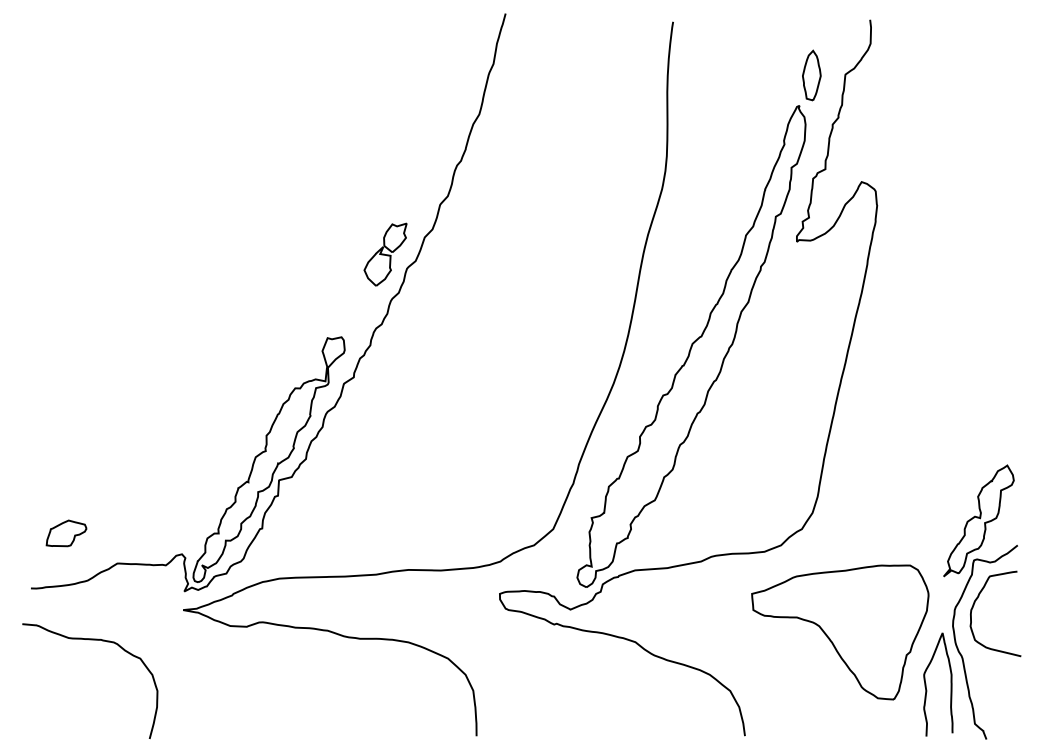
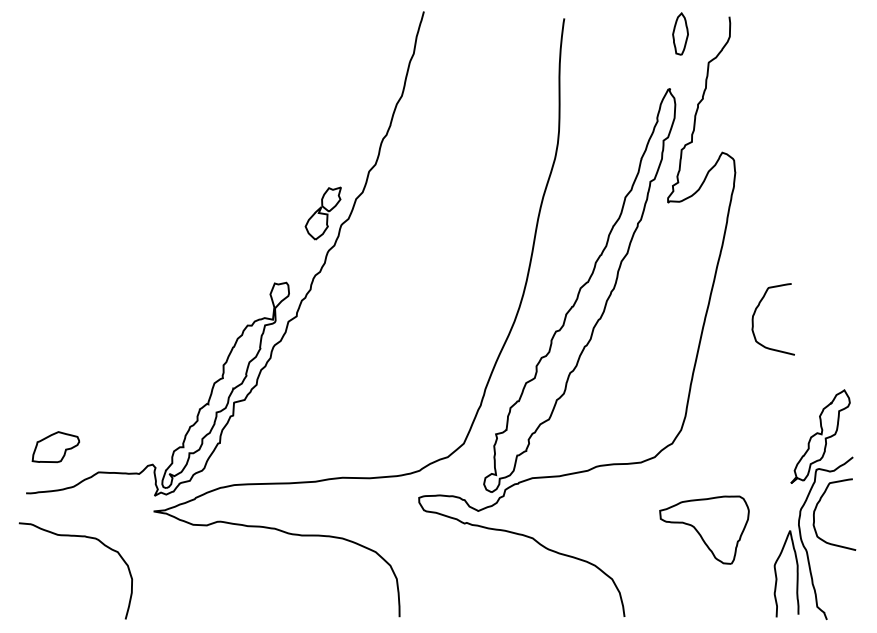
part: (811, 75) -> (680, 34), moved
curve: (902, 370) -> (756, 310), added
part: (66, 533) -> (55, 447), size x1.4
part: (840, 632) -> (704, 530), size x0.6

